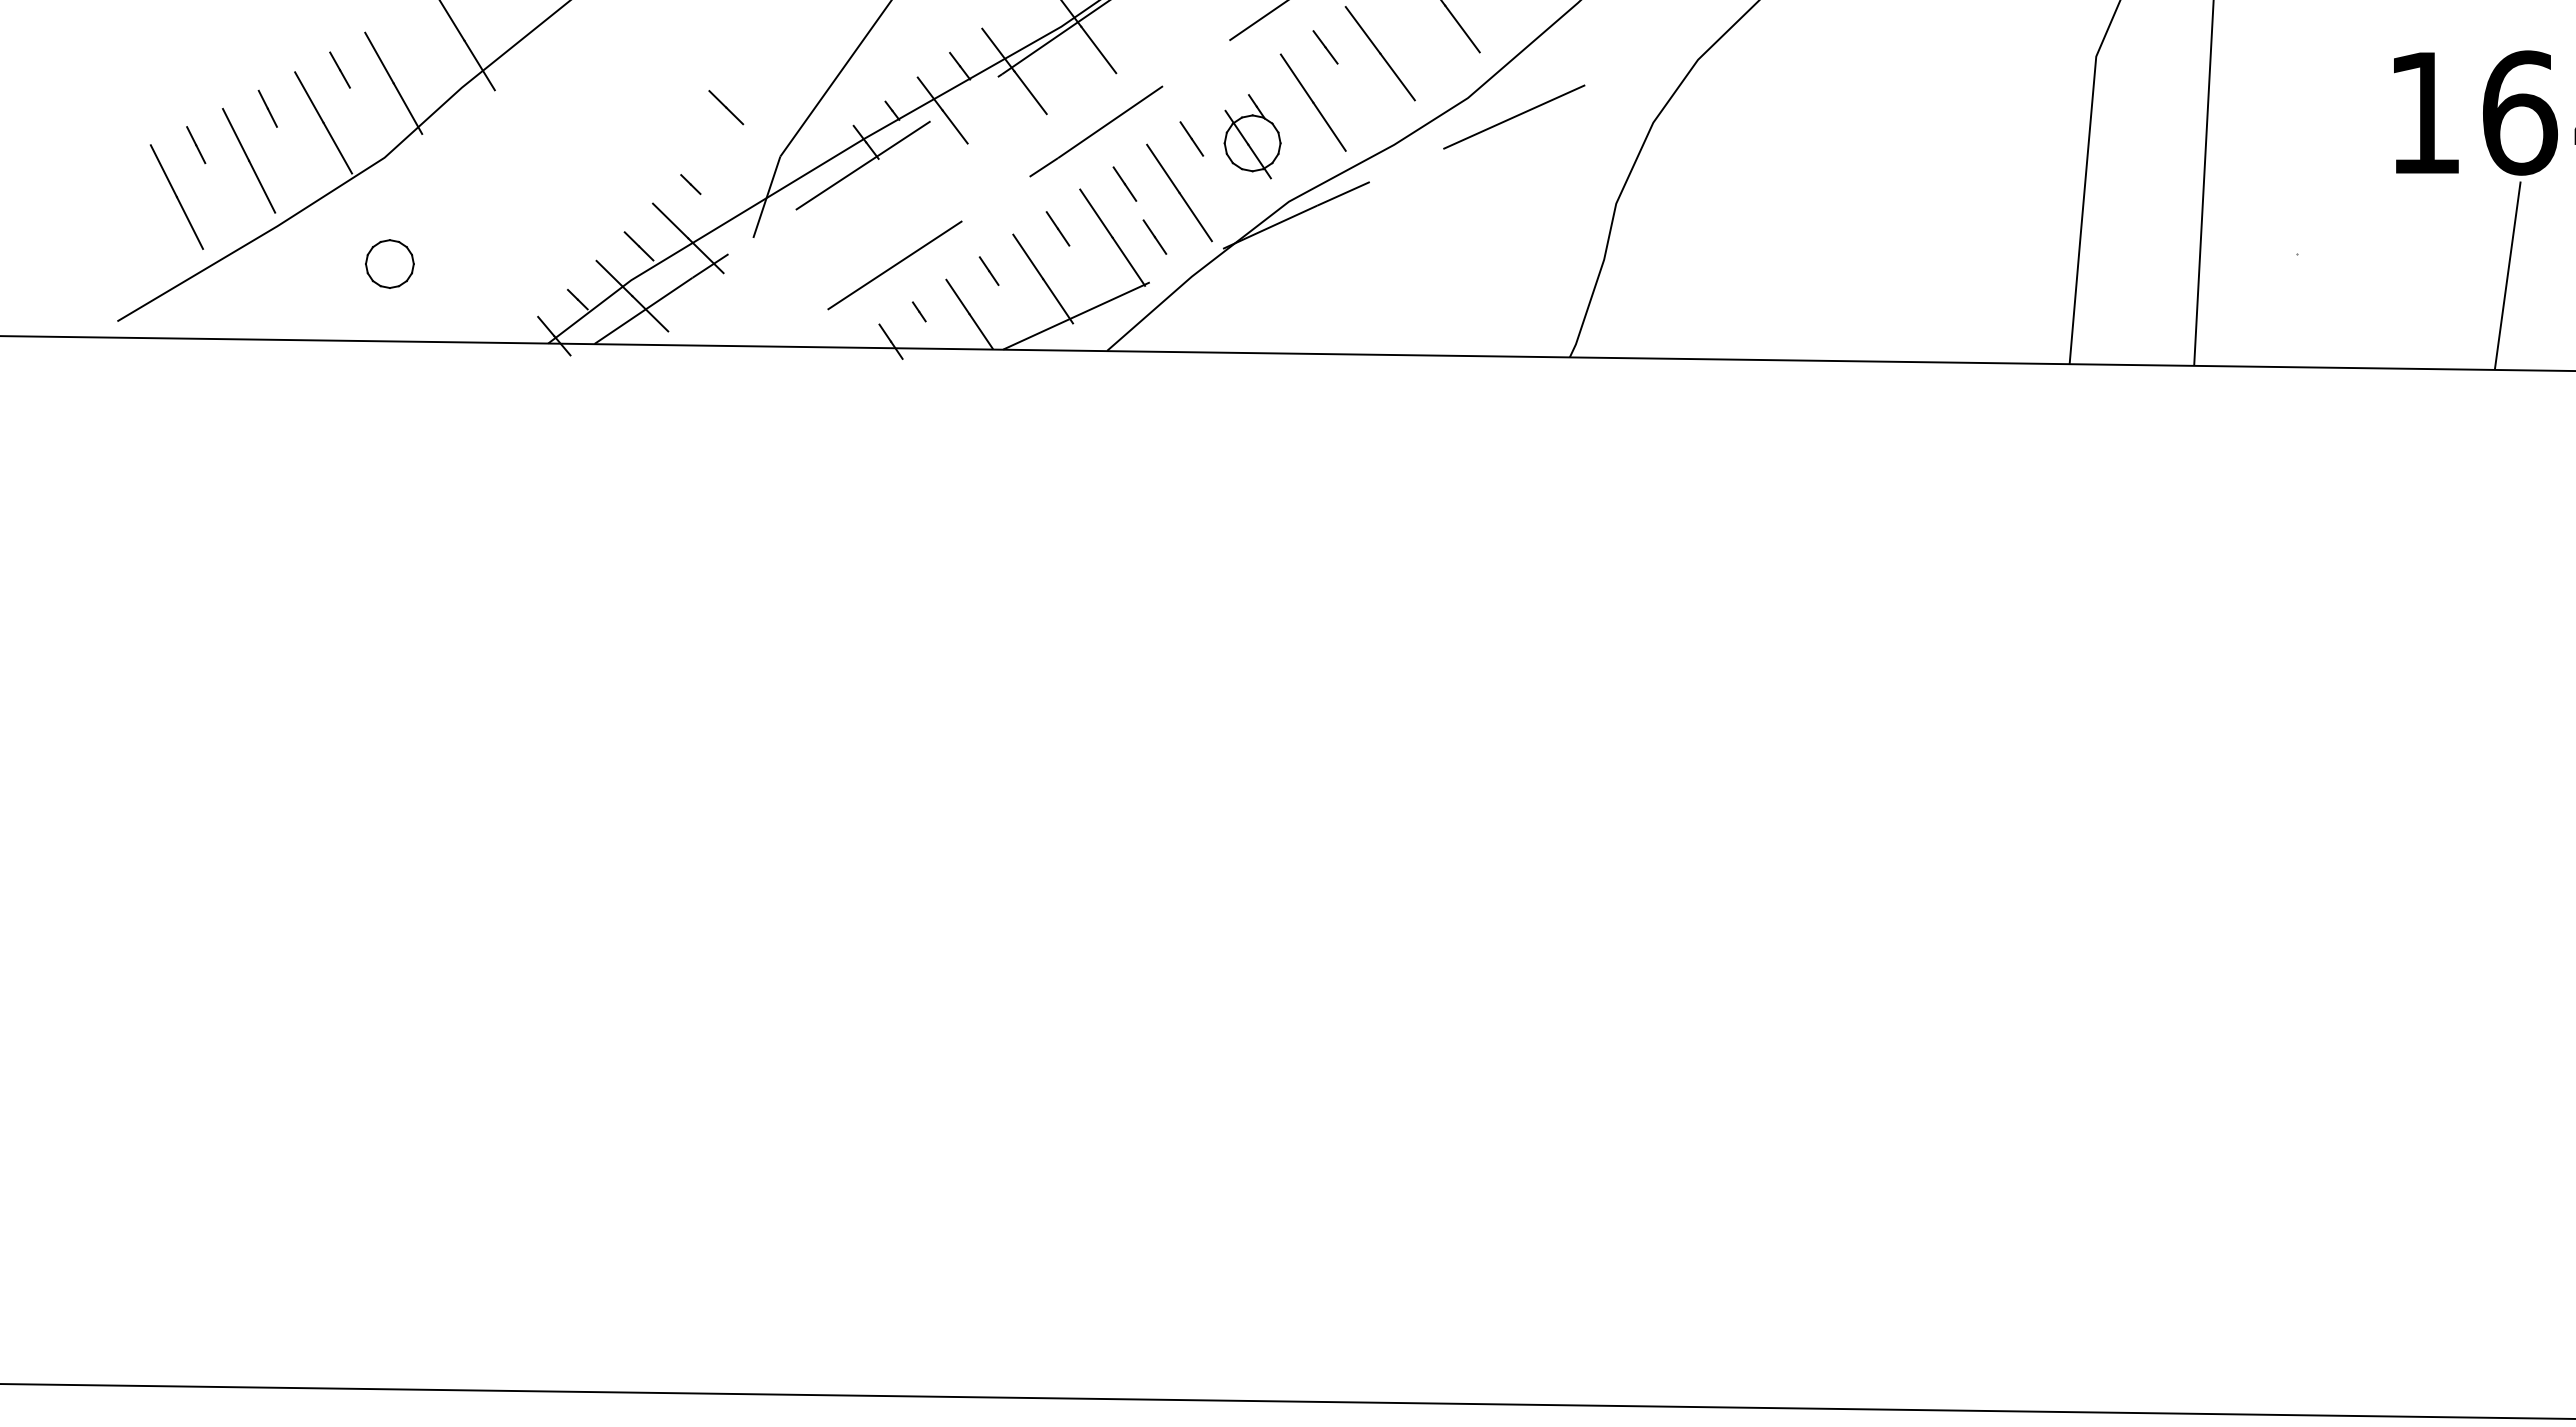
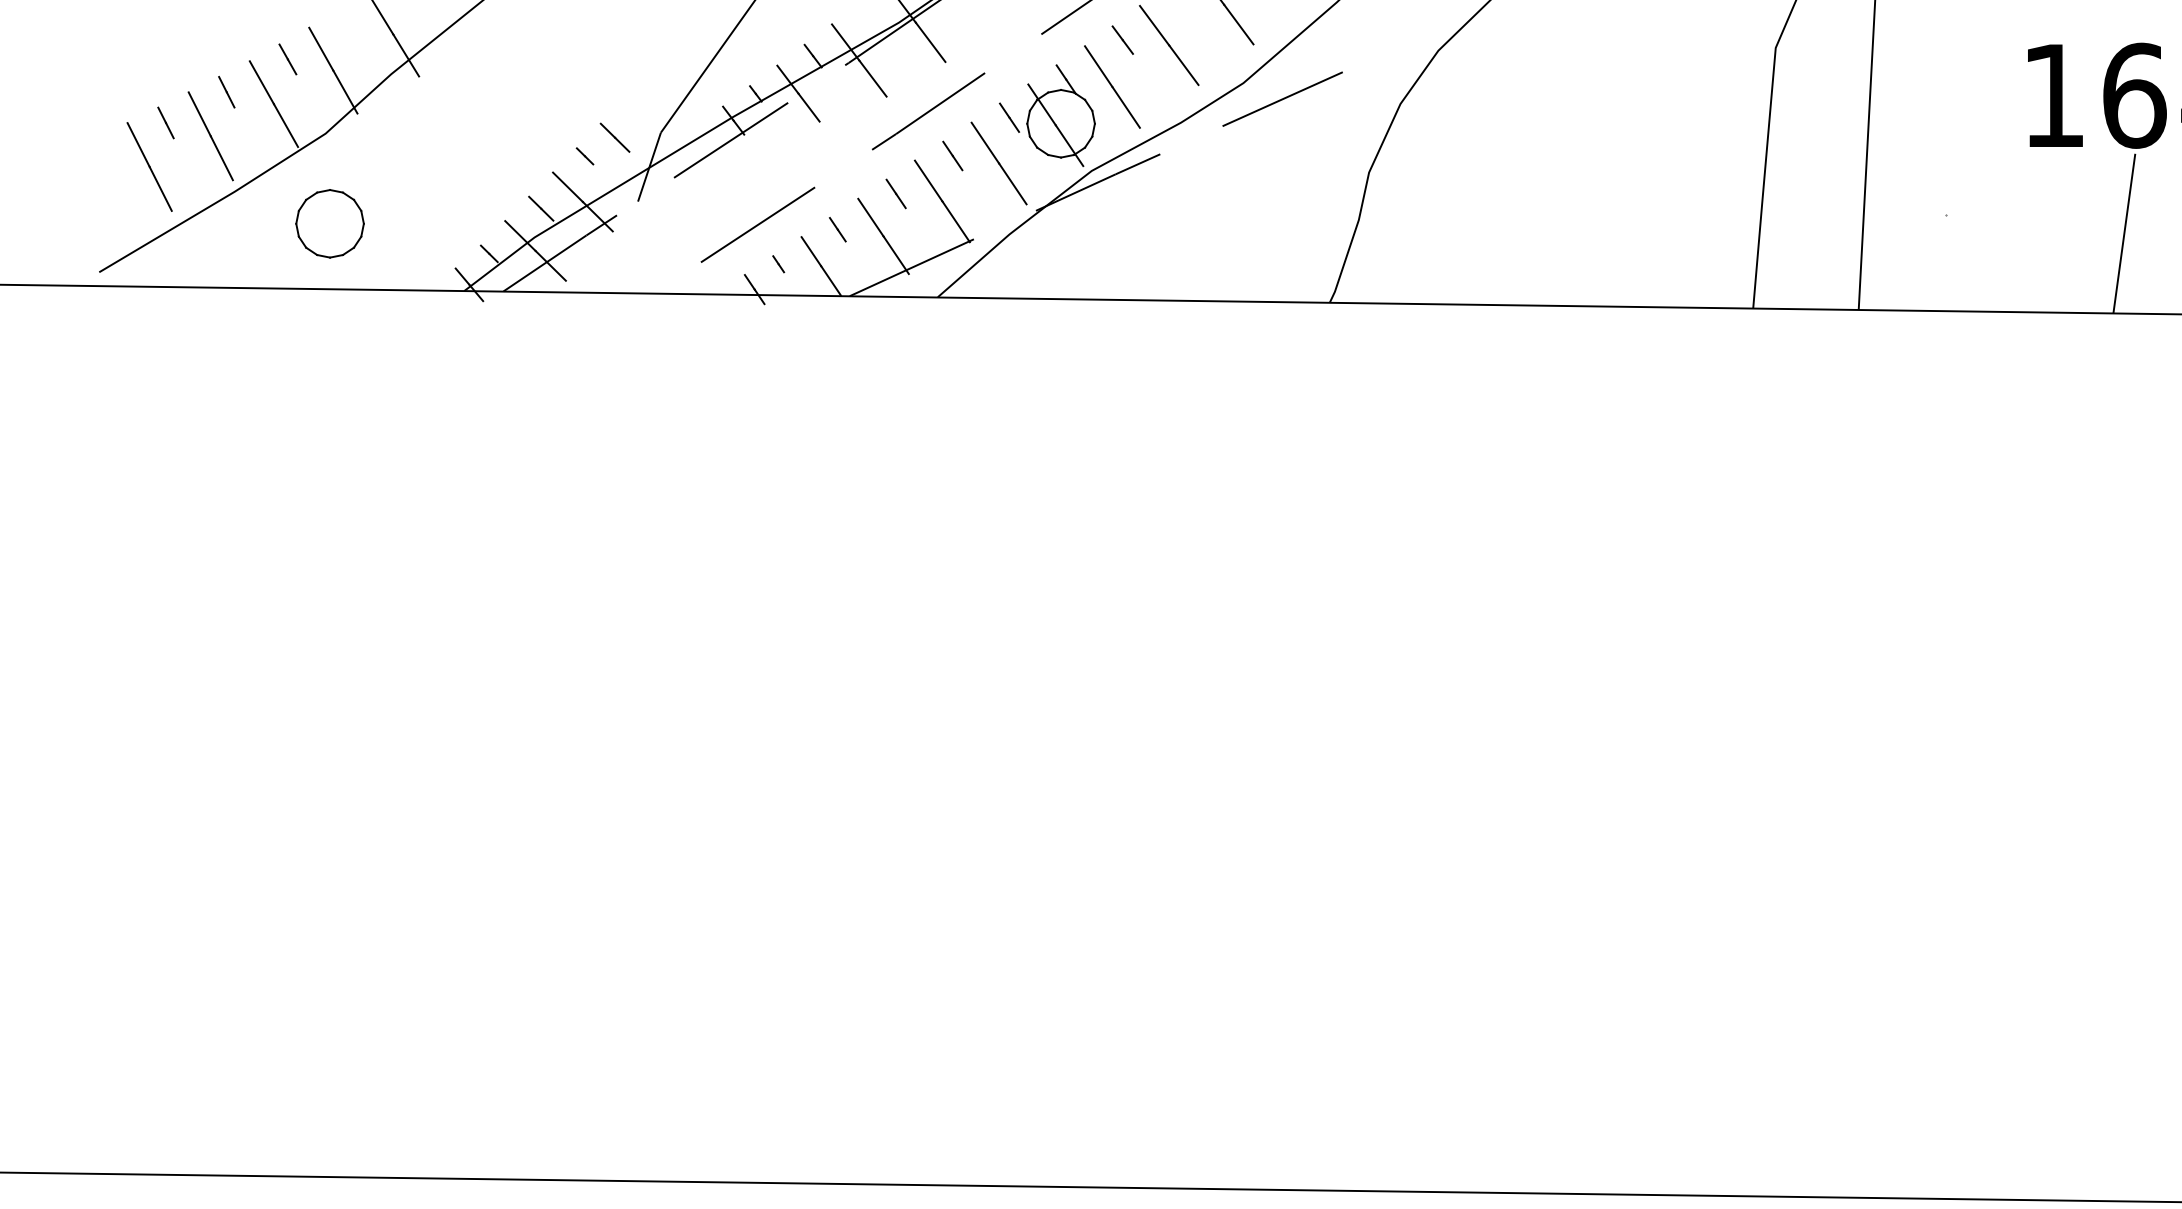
line: (726, 107) -> (615, 137), moved
part: (1252, 136) -> (1060, 115), size x1.43
line: (1154, 236) -> (977, 200), removed
part: (389, 263) -> (329, 223), size x1.67

